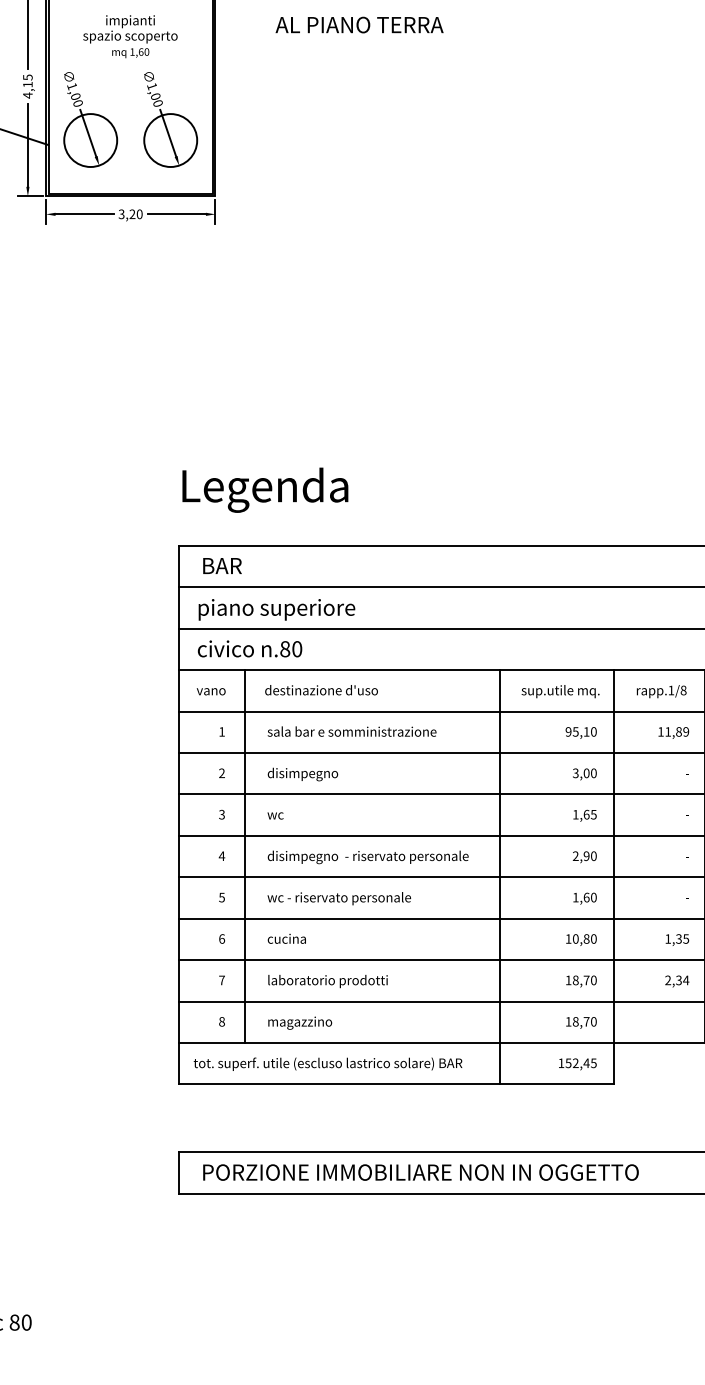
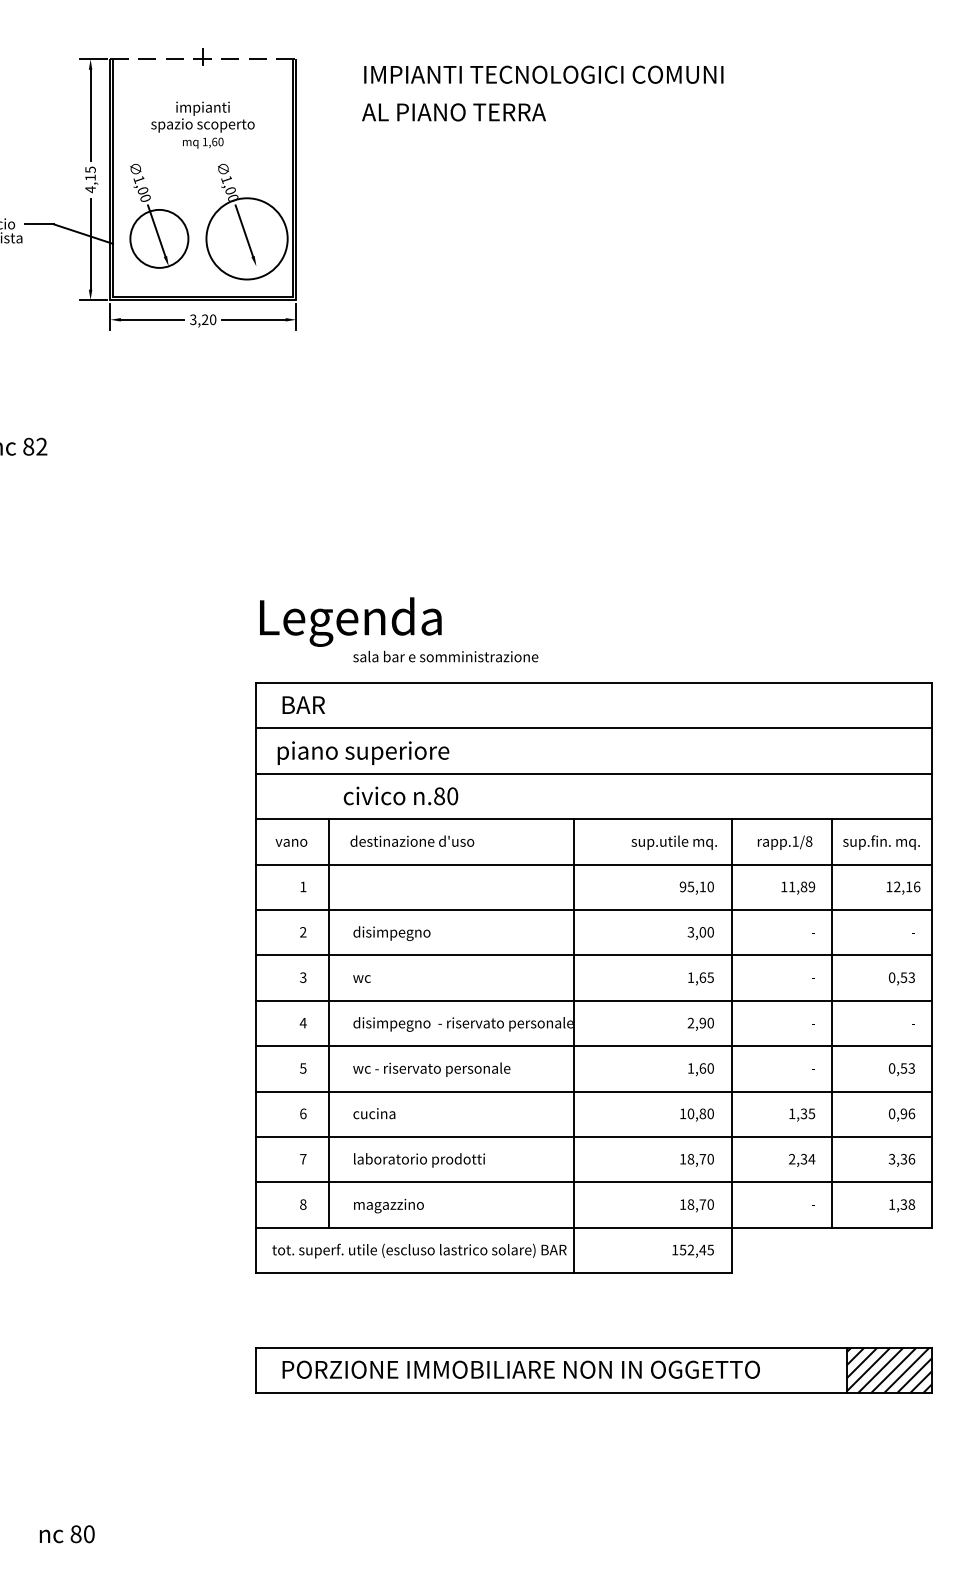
circle: (171, 140) -> (247, 238), size x1.4
text: (249, 648) -> (400, 795), moved
text: (351, 731) -> (445, 656), moved
line: (499, 877) -> (573, 1046), moved

